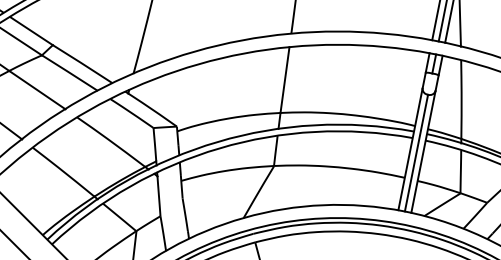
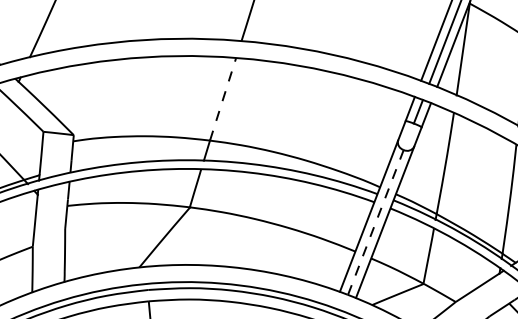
line: (285, 79) -> (223, 98), solid -> dashed
line: (416, 152) -> (376, 221), solid -> dashed

